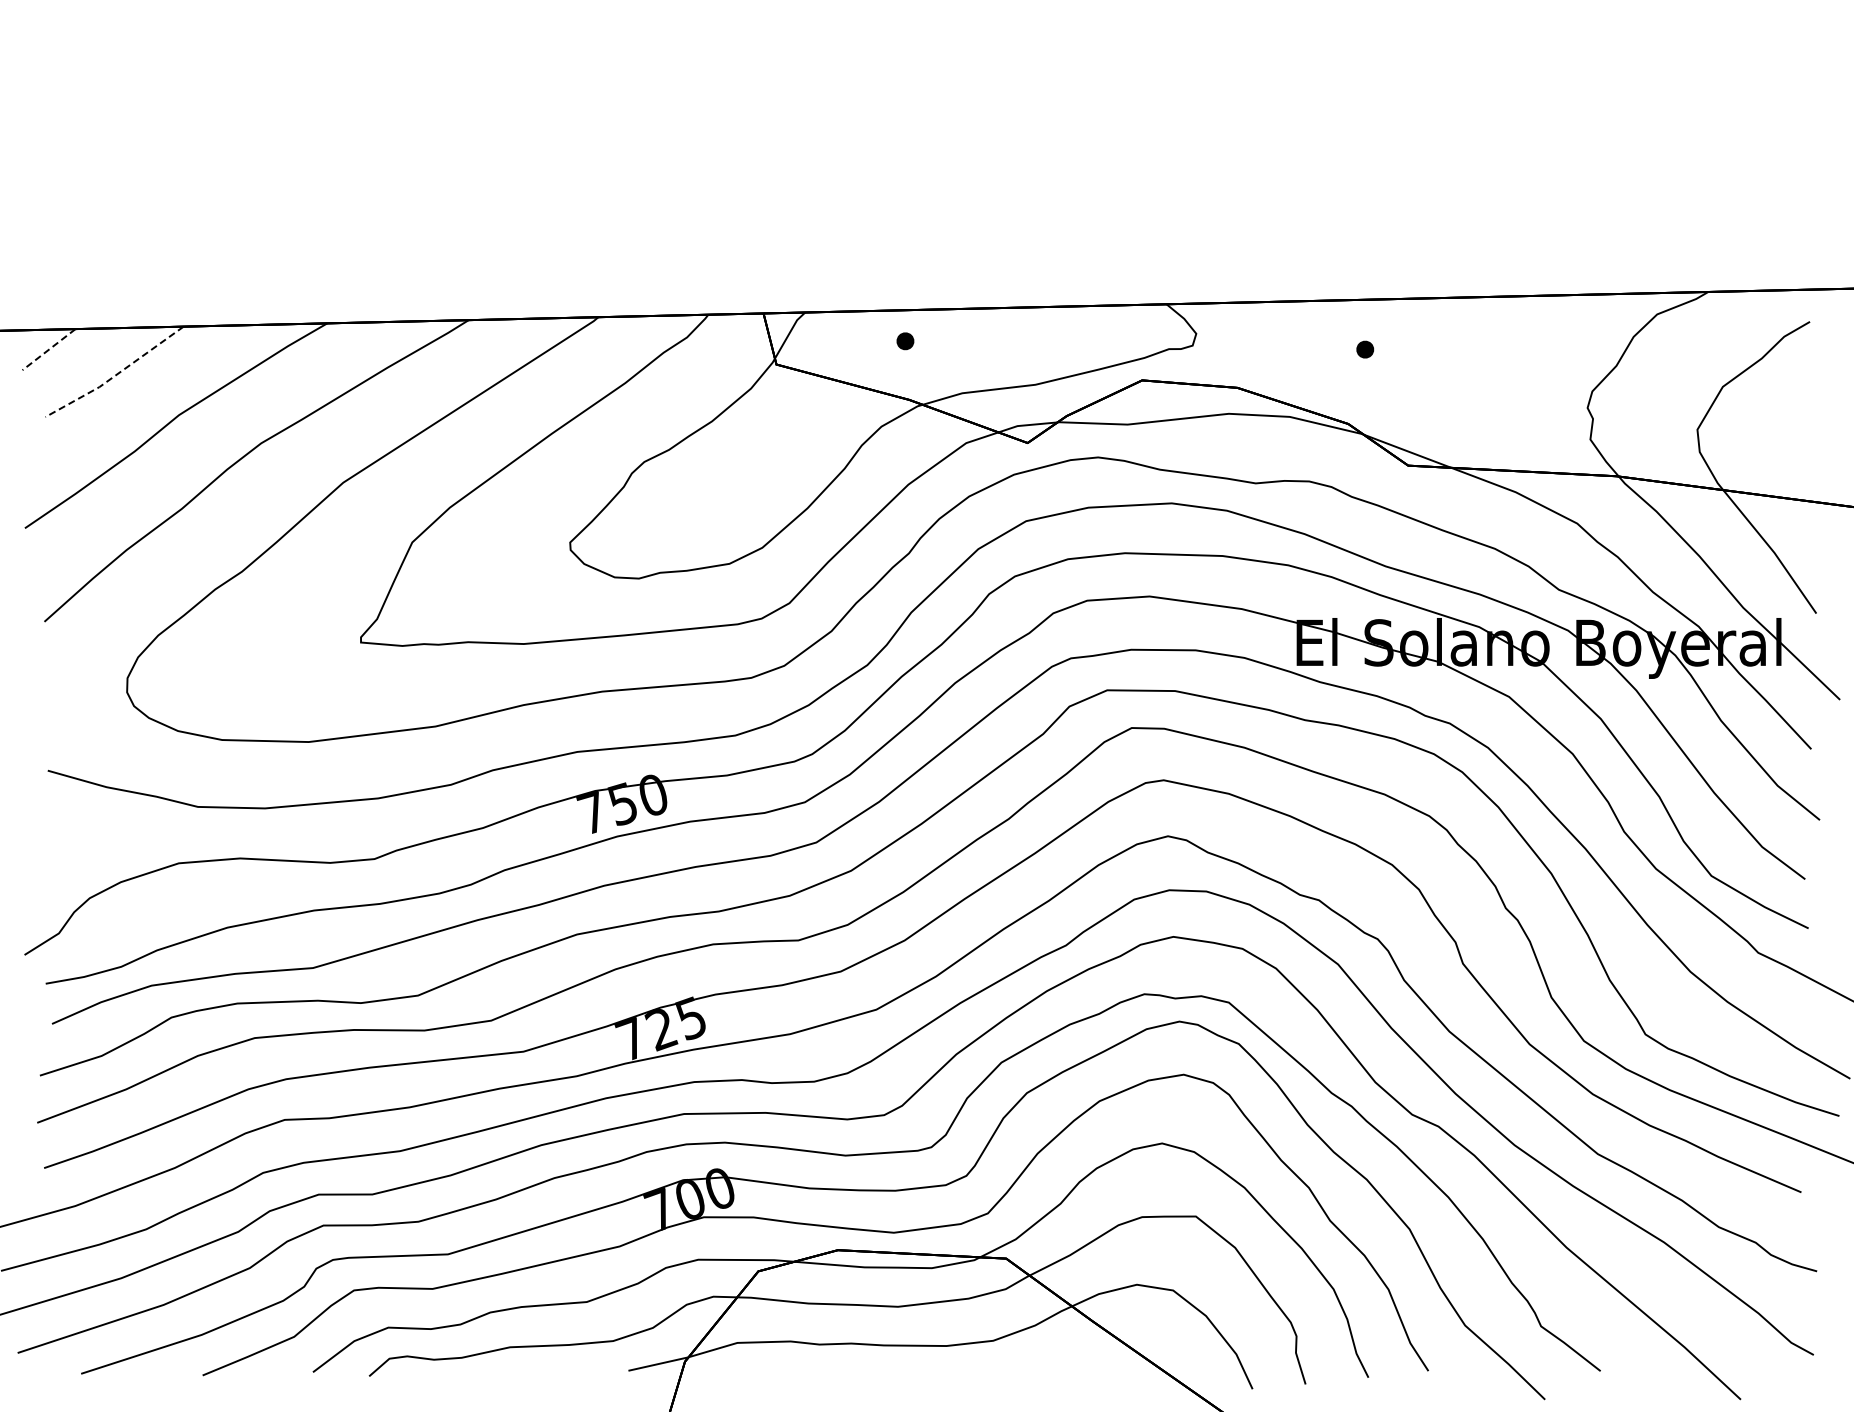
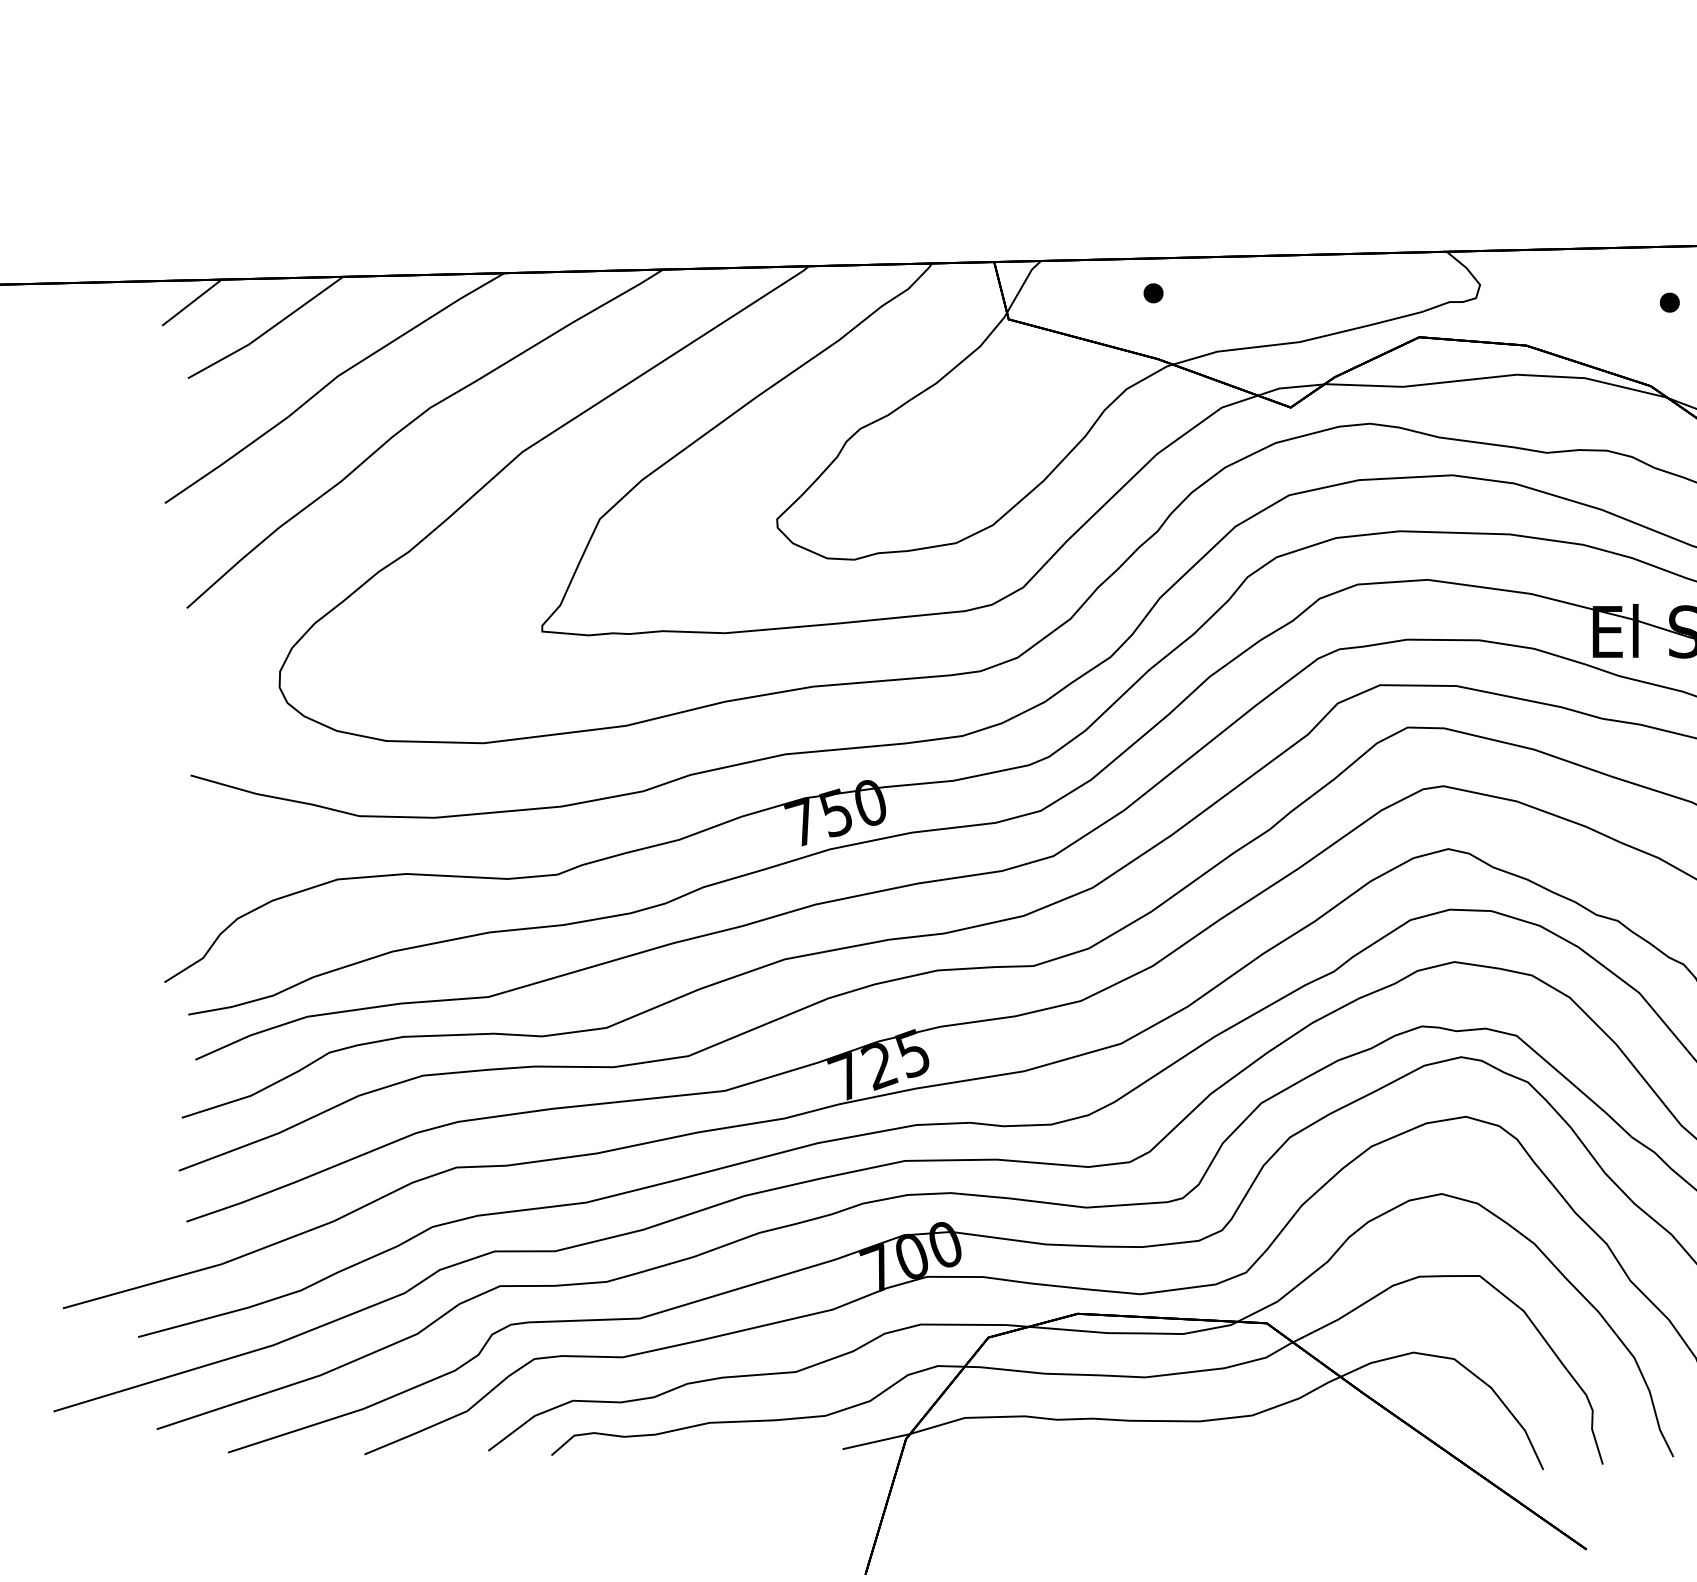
line: (49, 349) -> (192, 302), dashed -> solid
line: (115, 375) -> (266, 331), dashed -> solid

